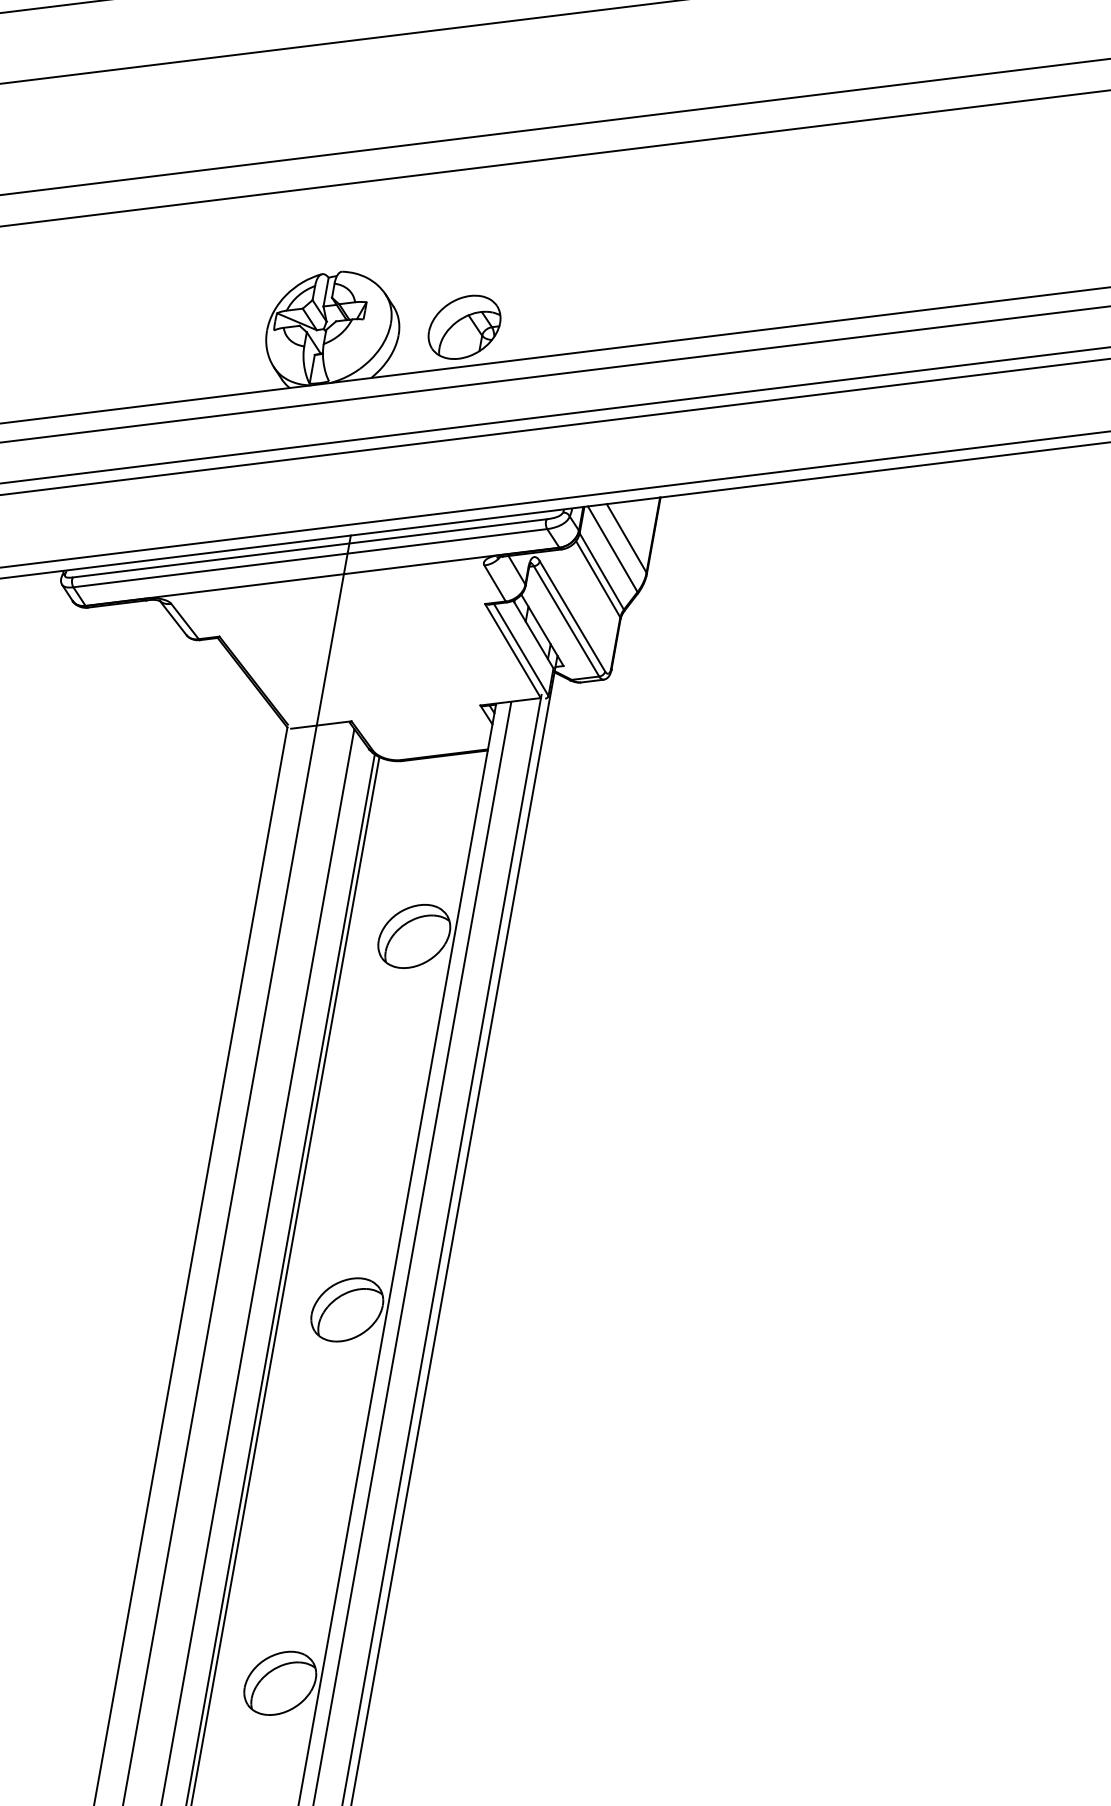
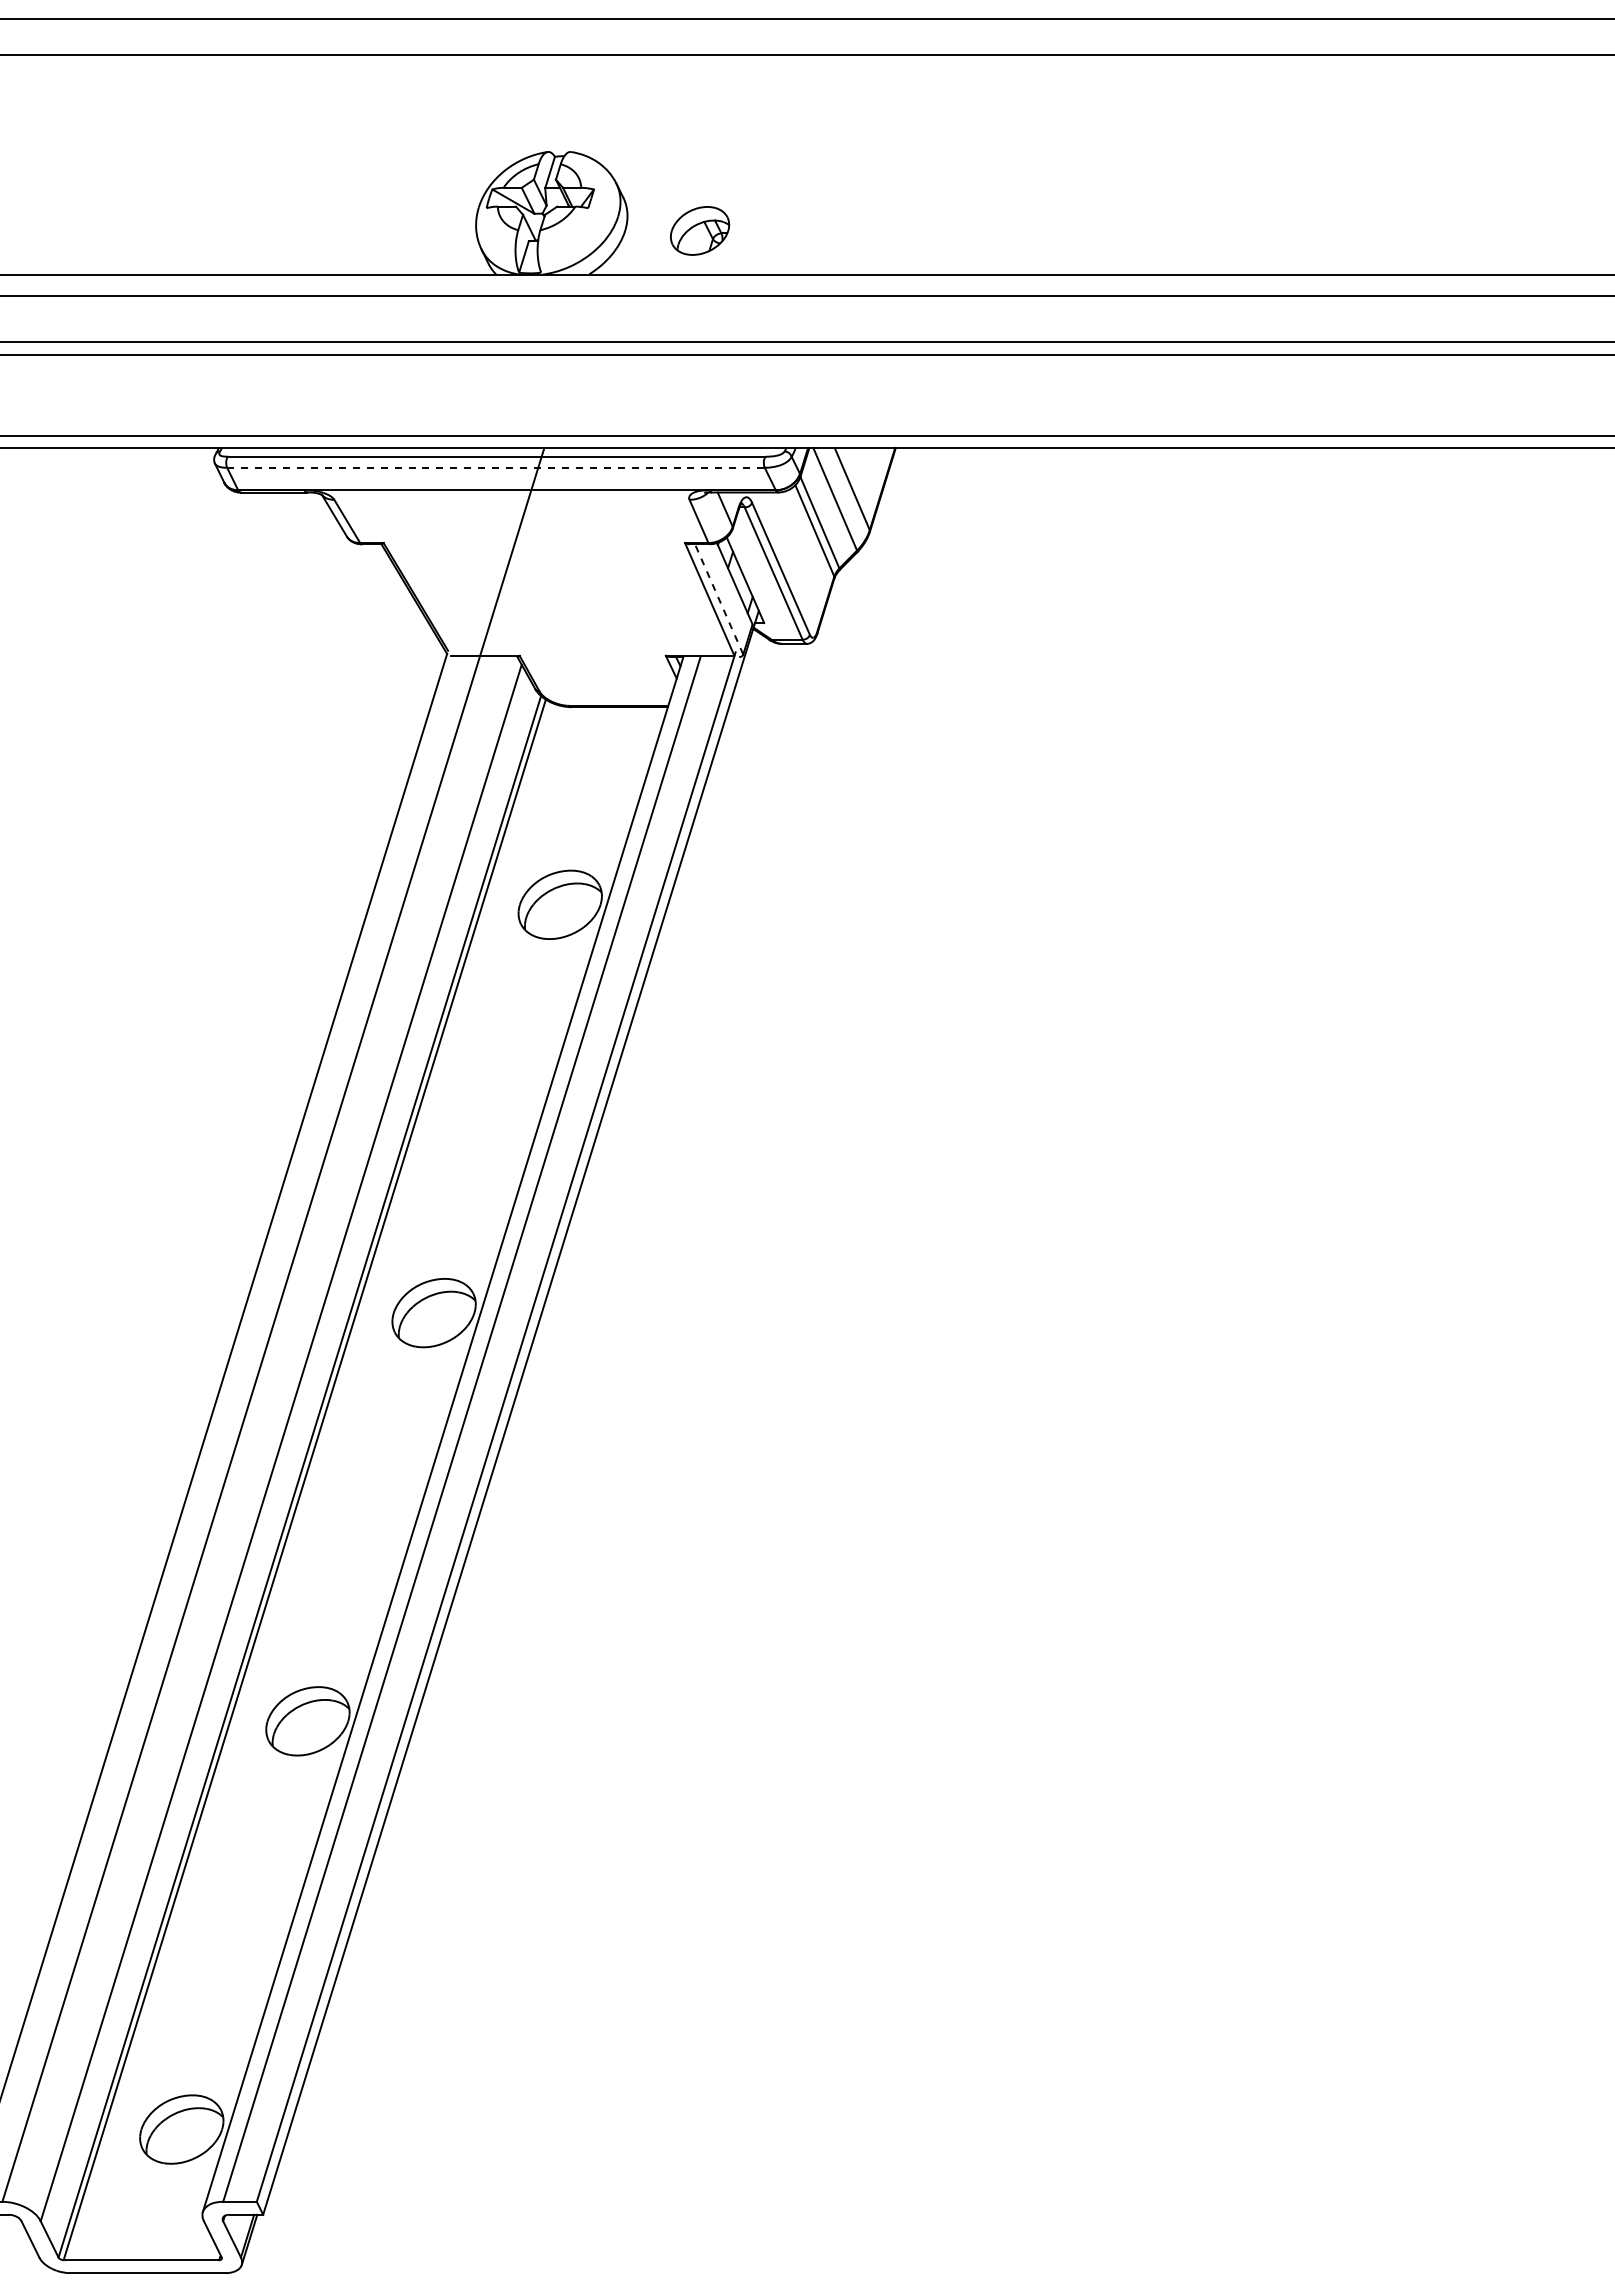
part: (464, 327) -> (699, 230), size x0.7
line: (309, 557) -> (495, 467), solid -> dashed
line: (520, 649) -> (718, 598), solid -> dashed

